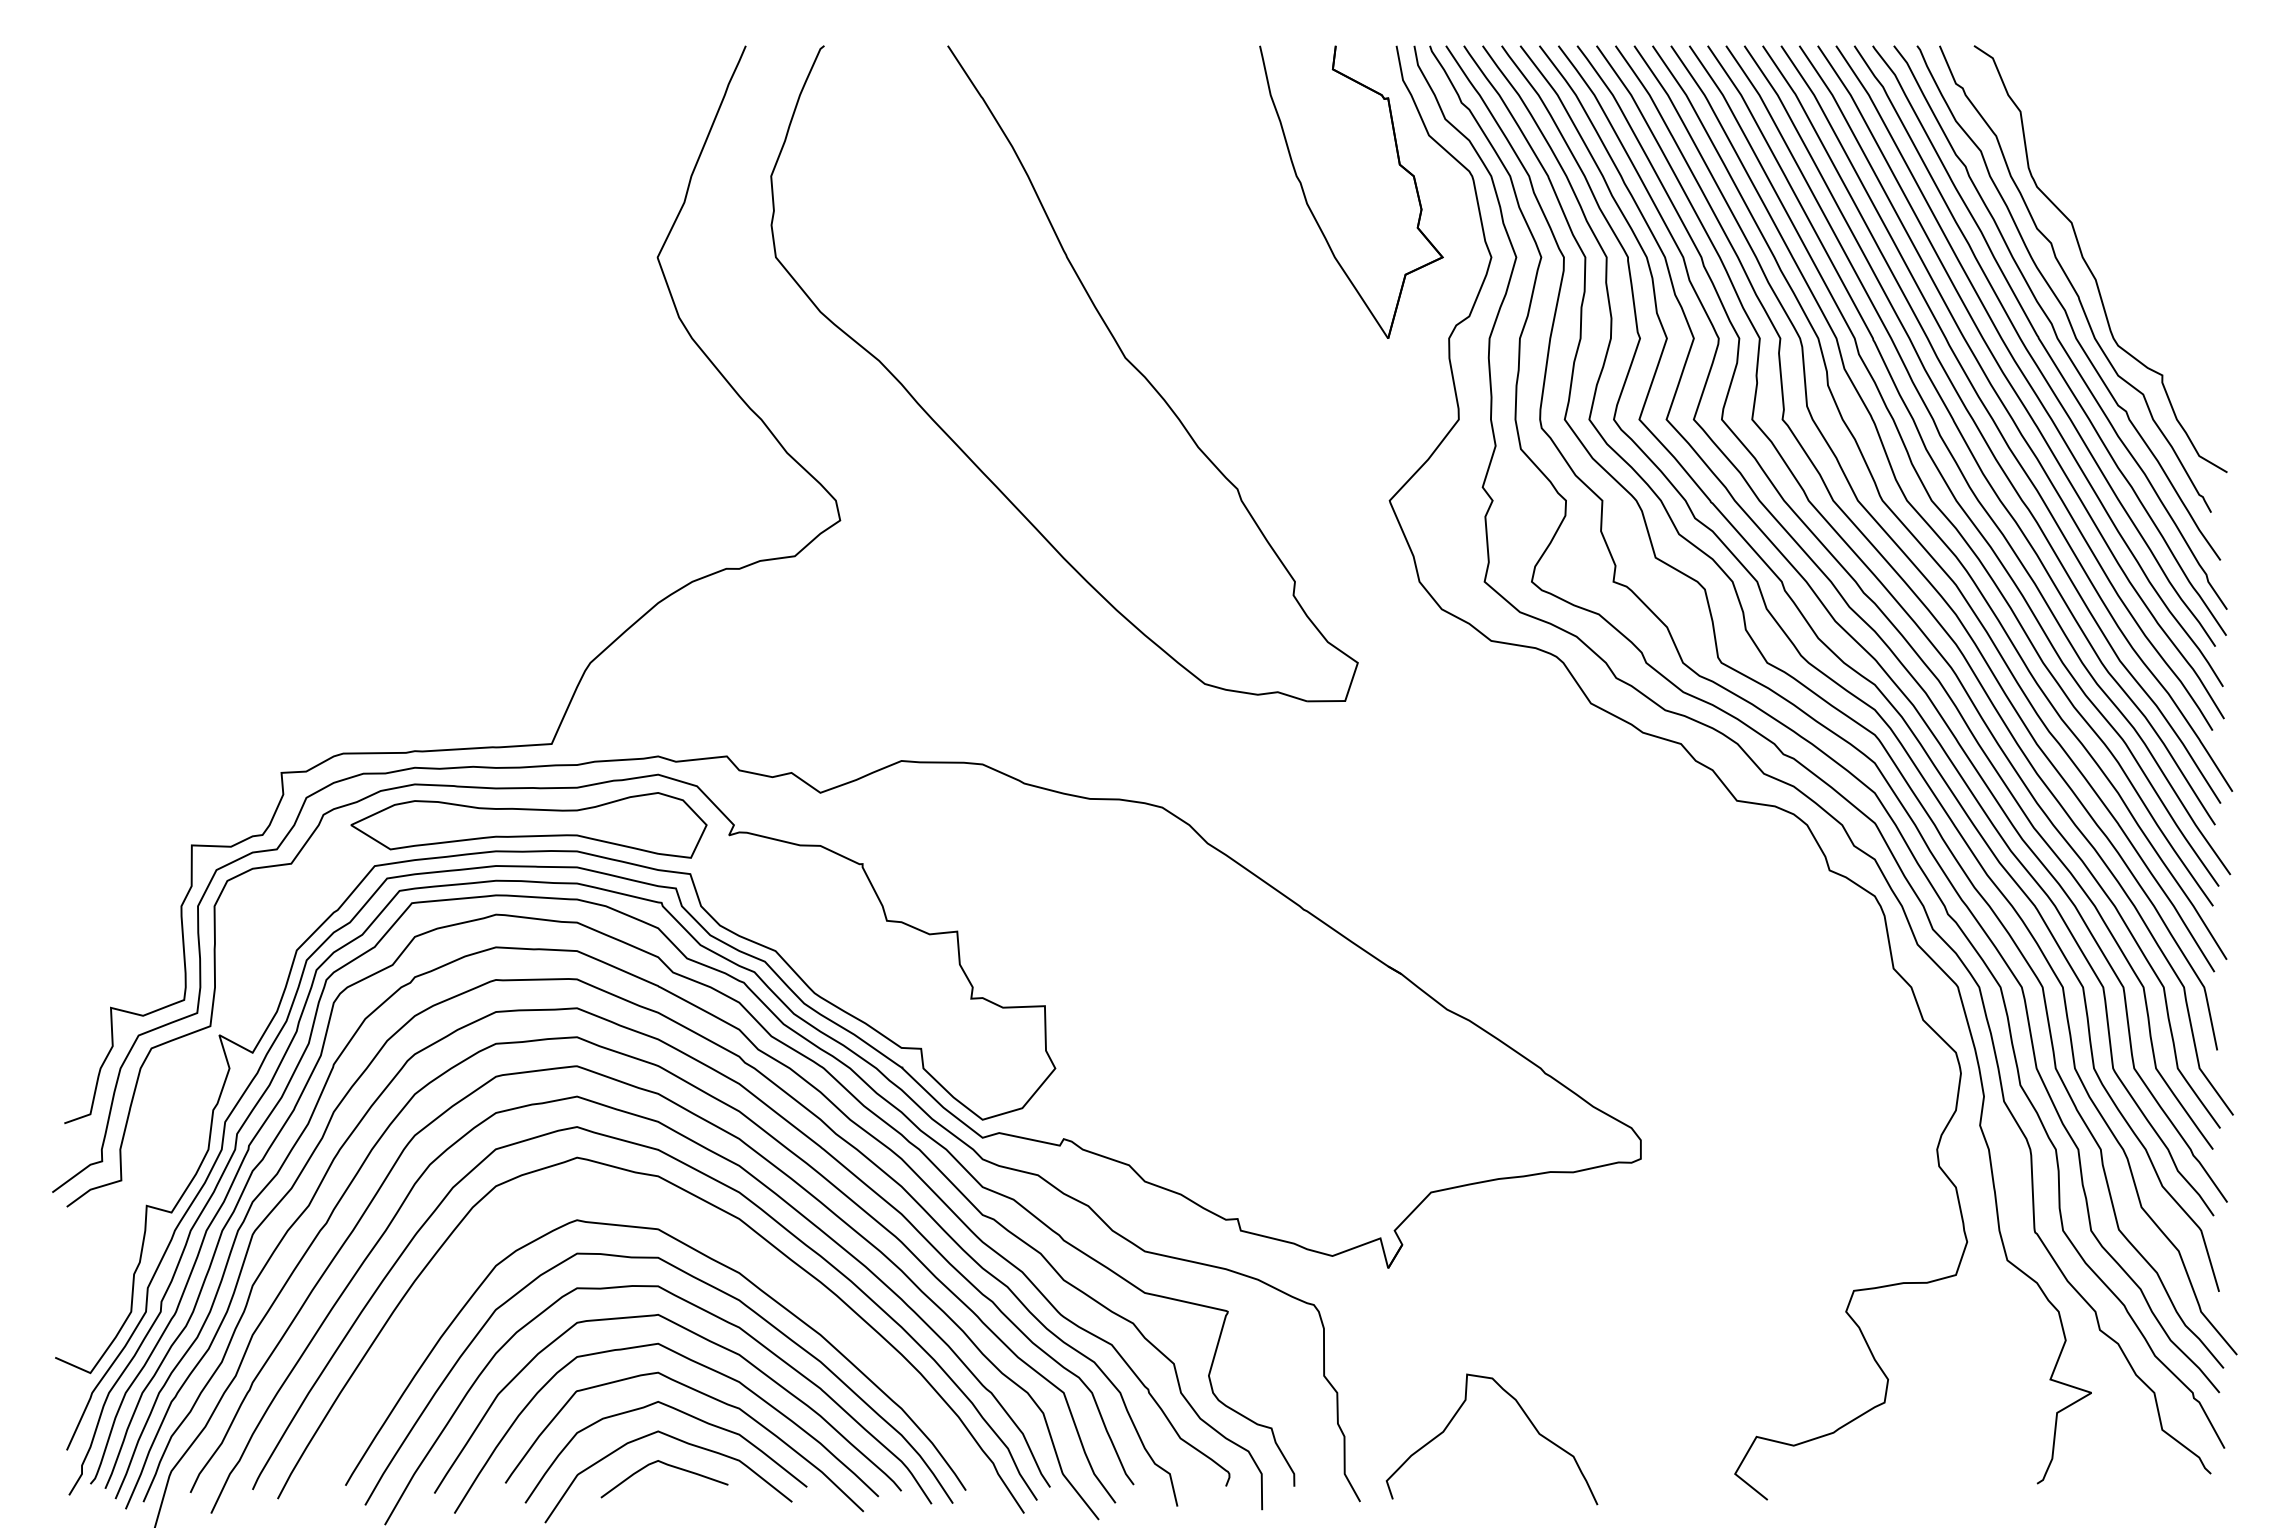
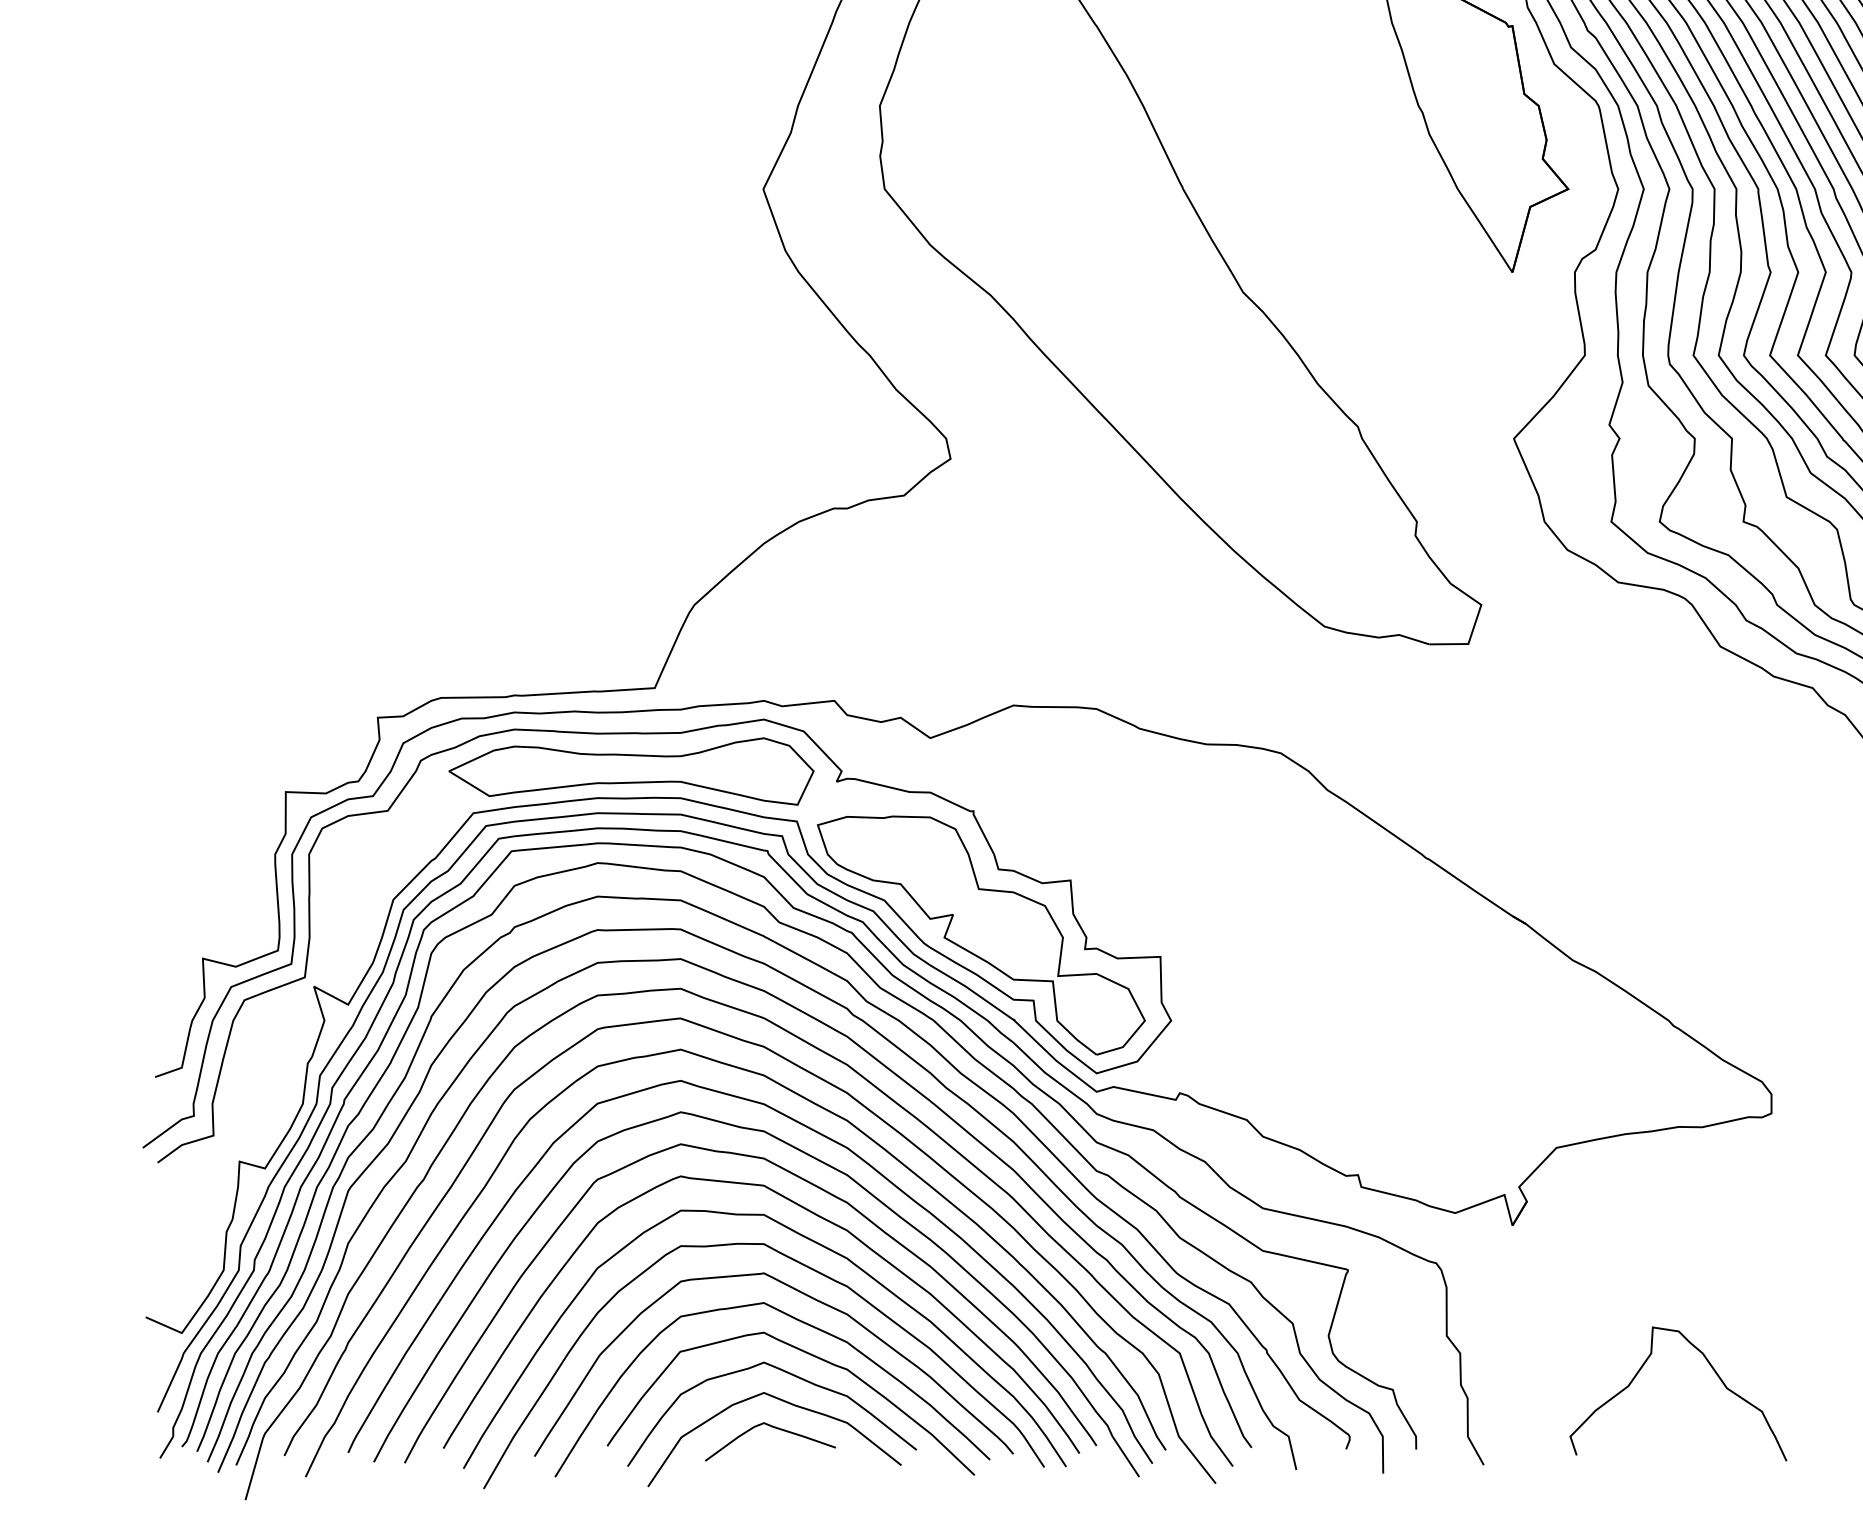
part: (869, 985) -> (980, 935), added
curve: (704, 1228) -> (811, 1184), added
curve: (1526, 1417) -> (1713, 1371), moved

